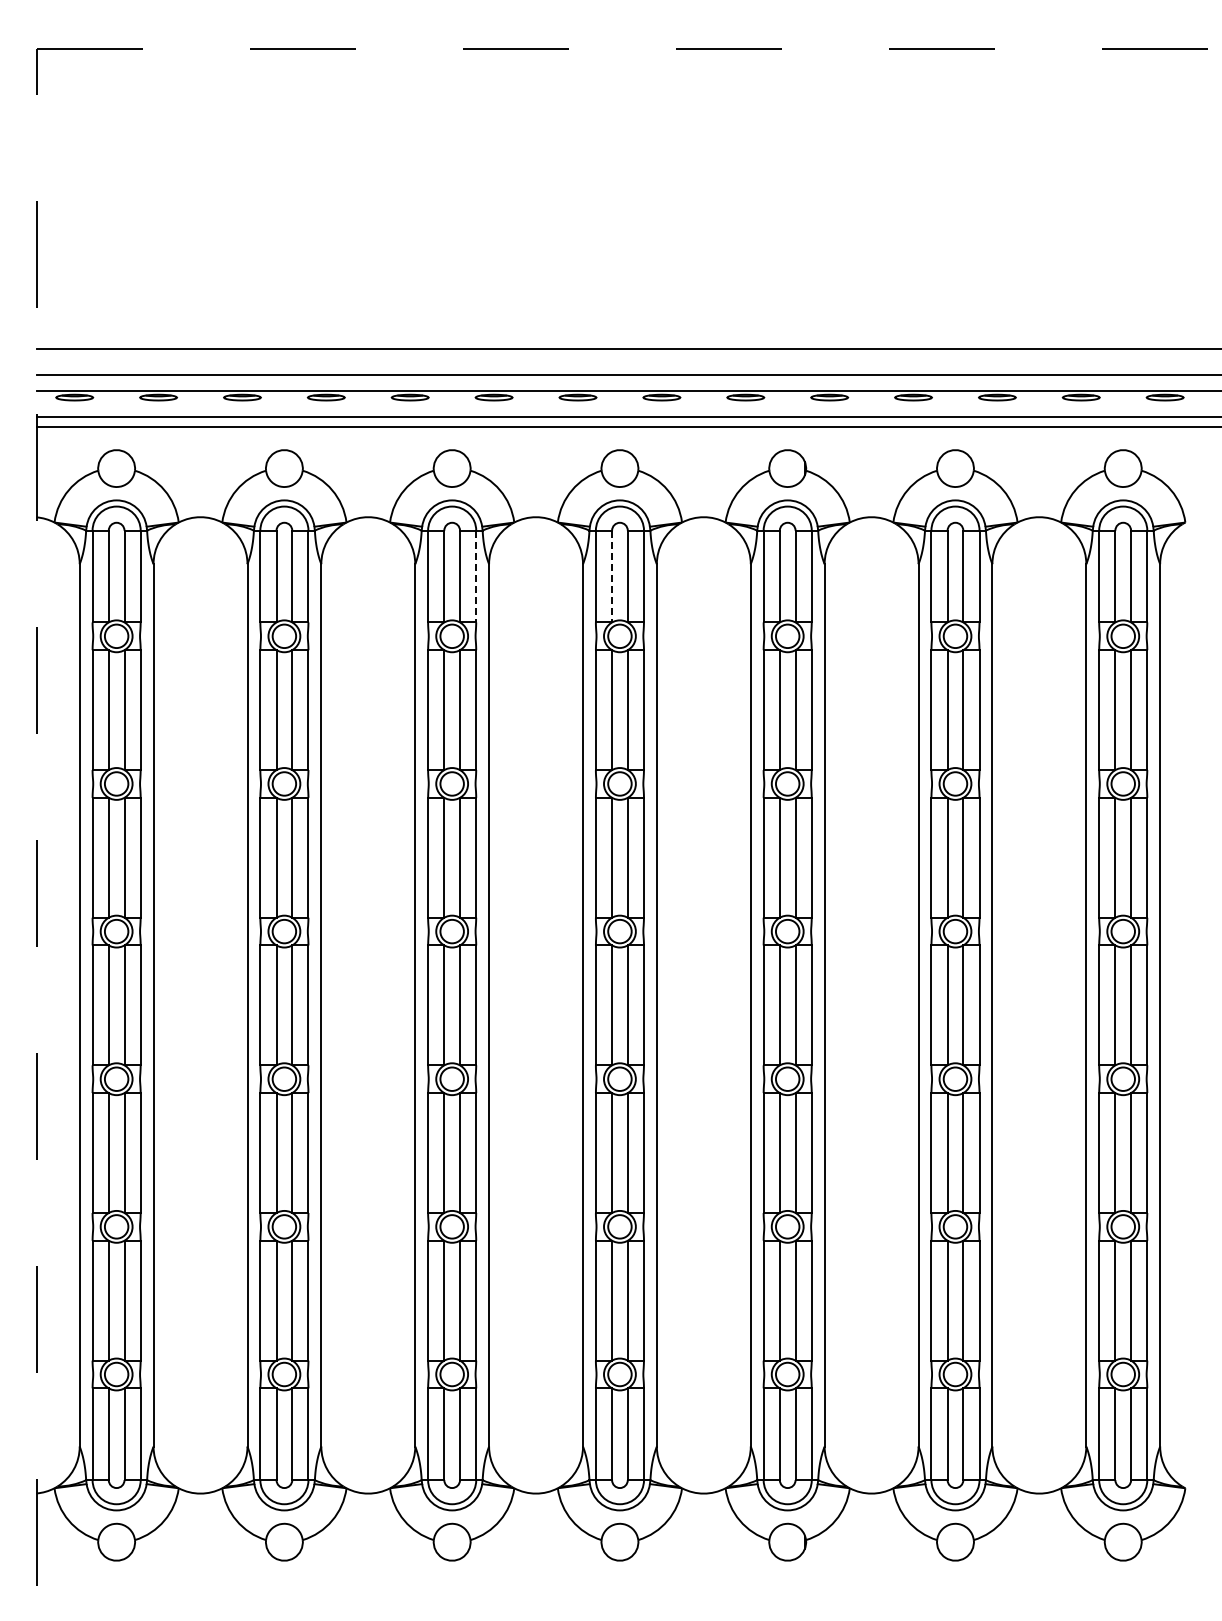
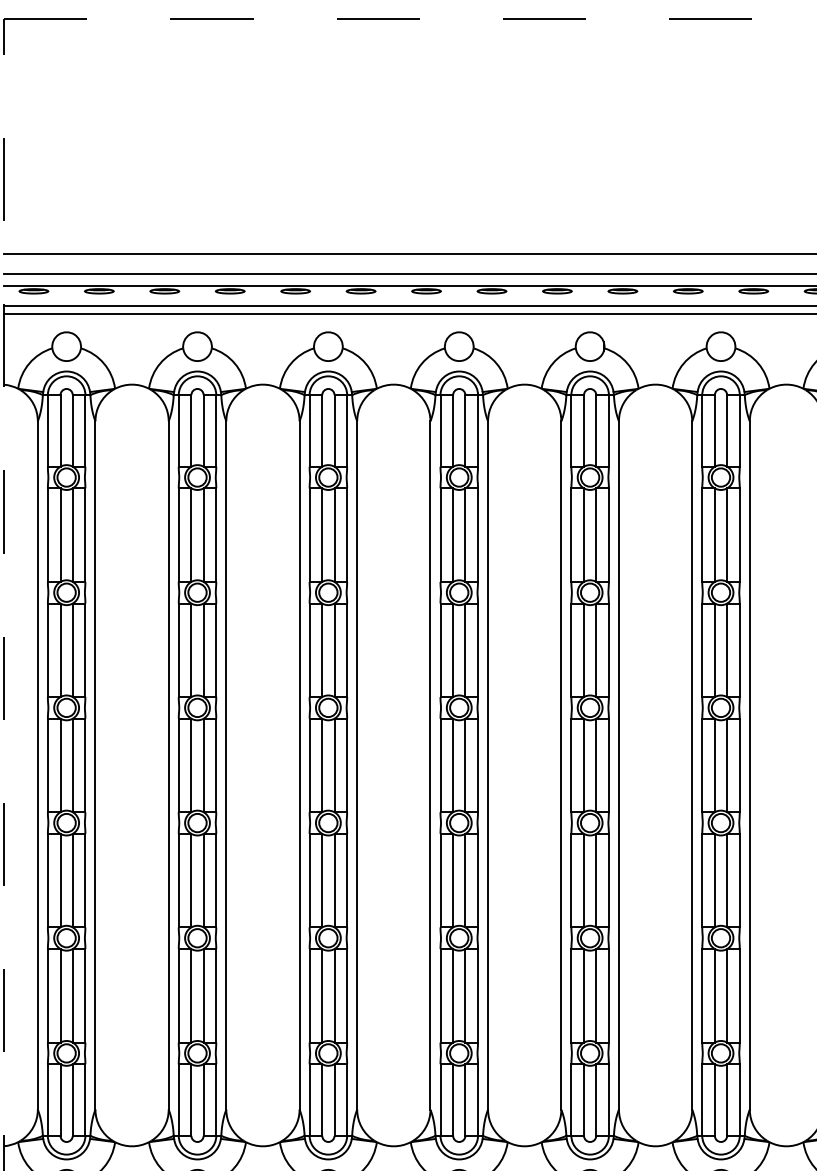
line: (476, 576) -> (347, 430), dashed -> solid
line: (612, 576) -> (453, 430), dashed -> solid

